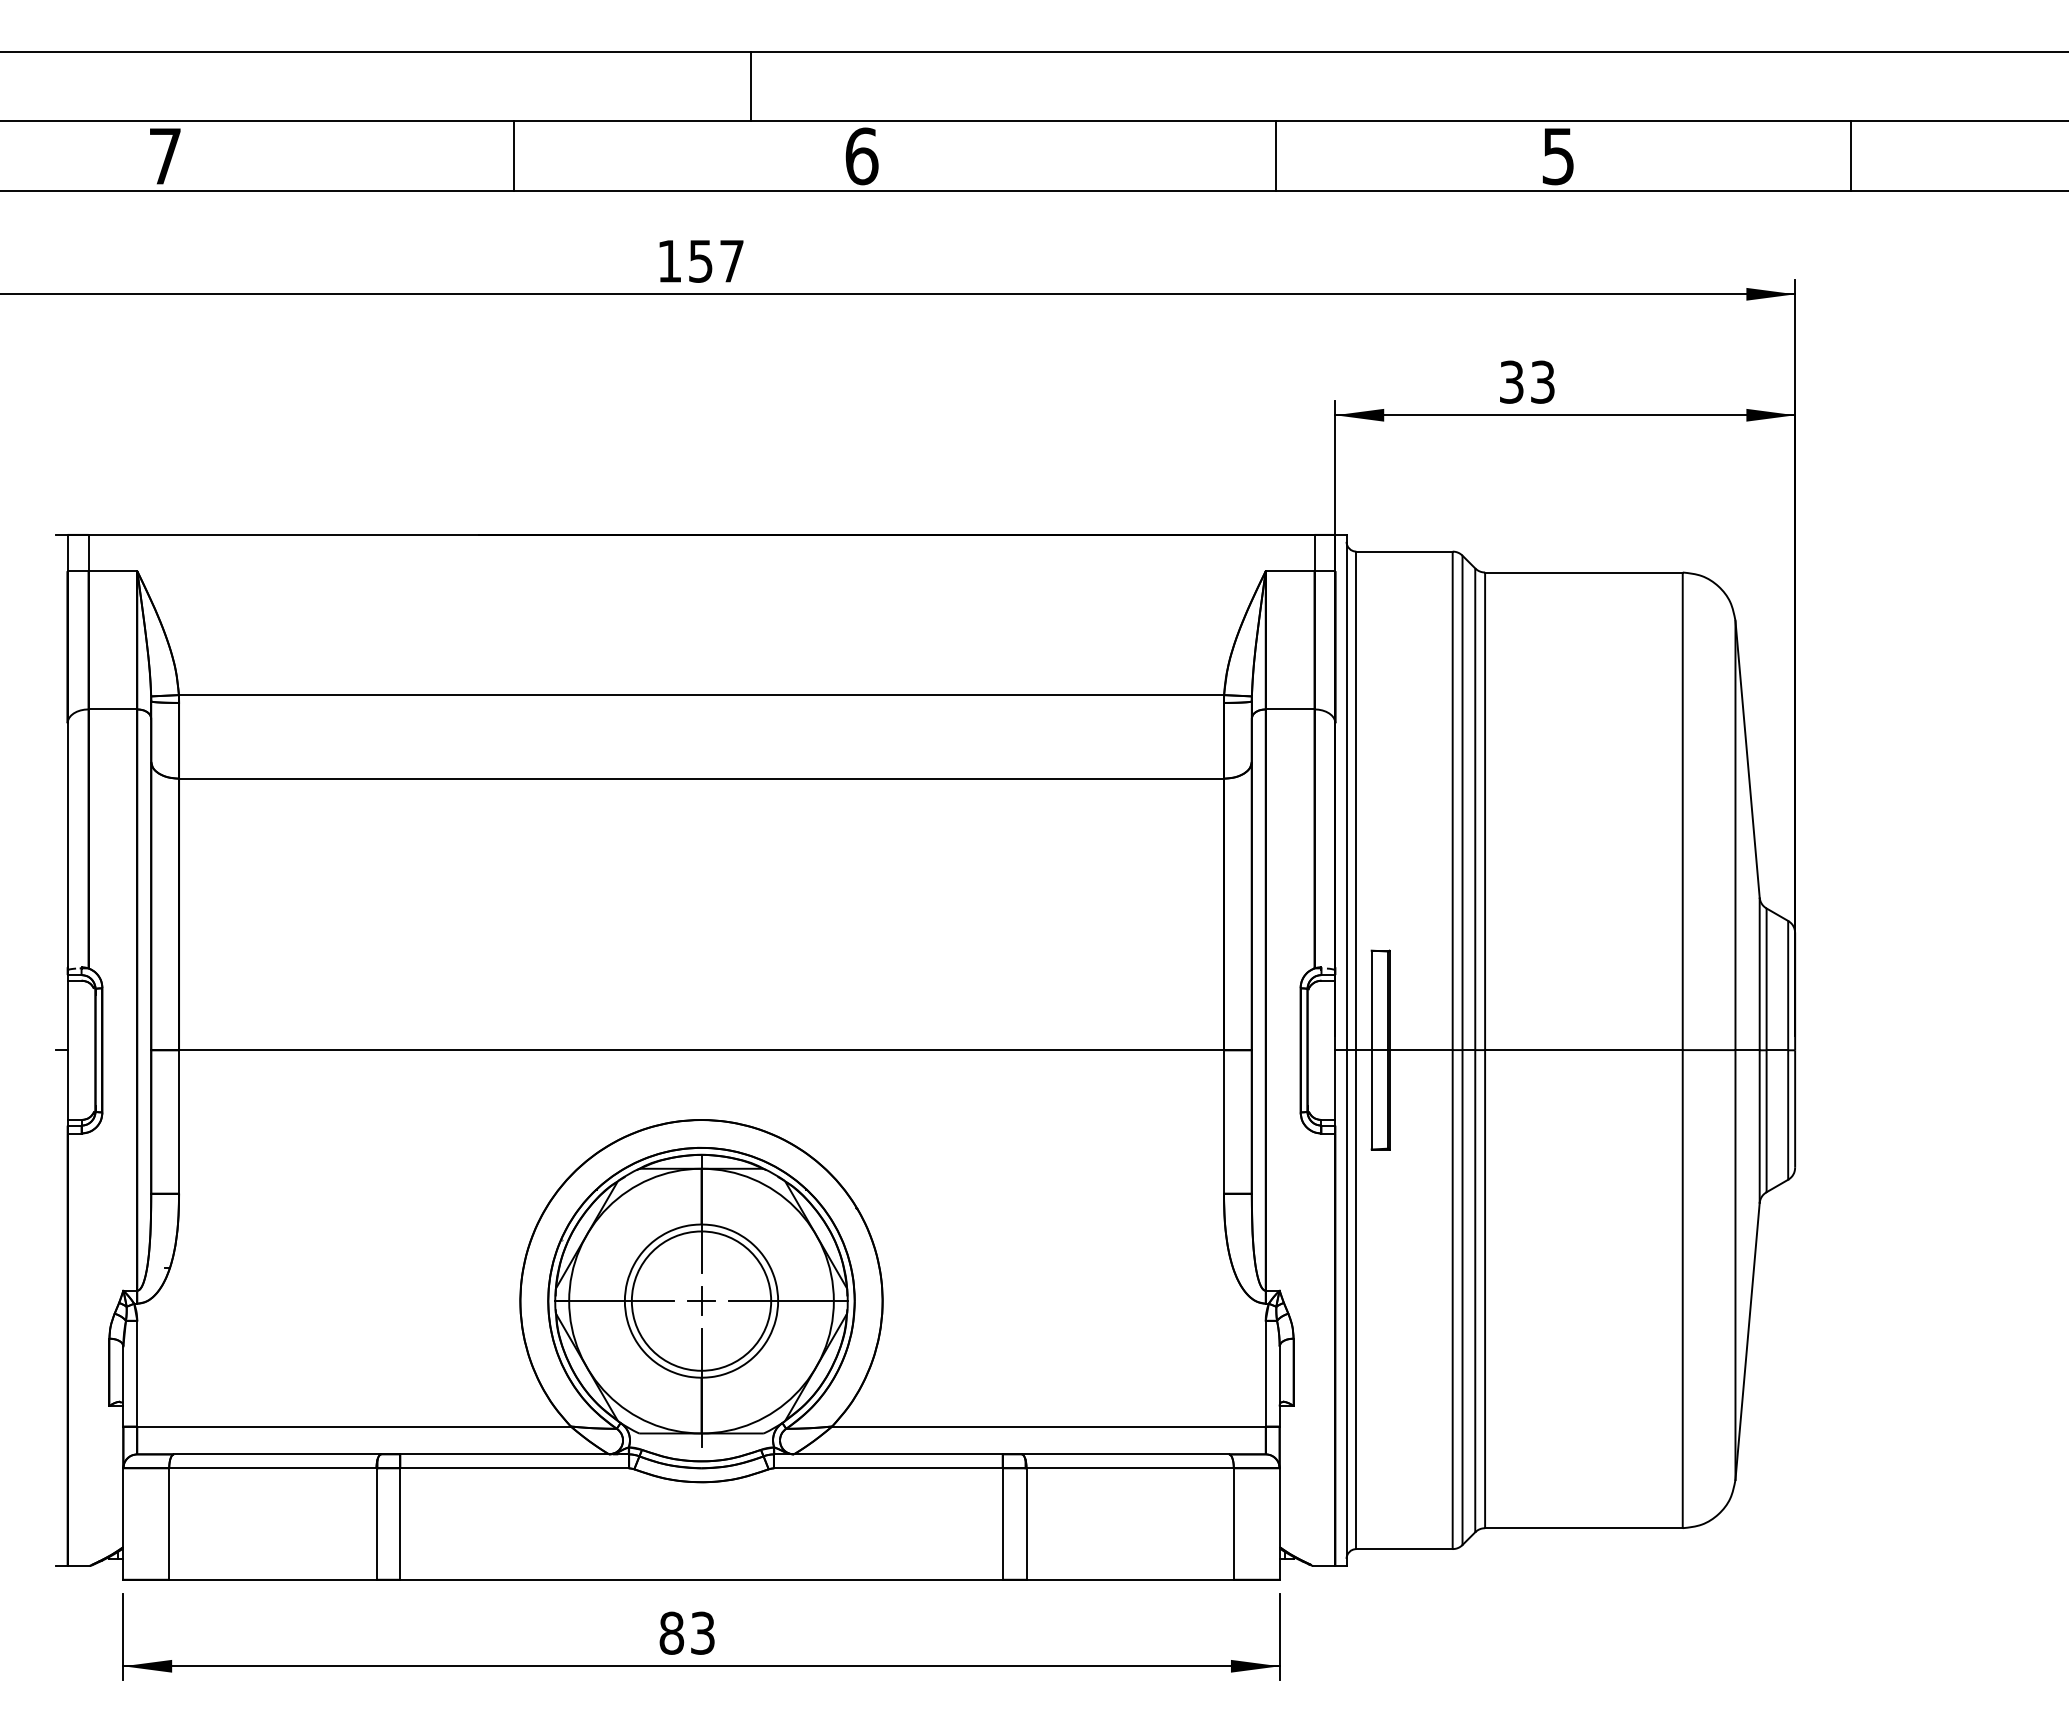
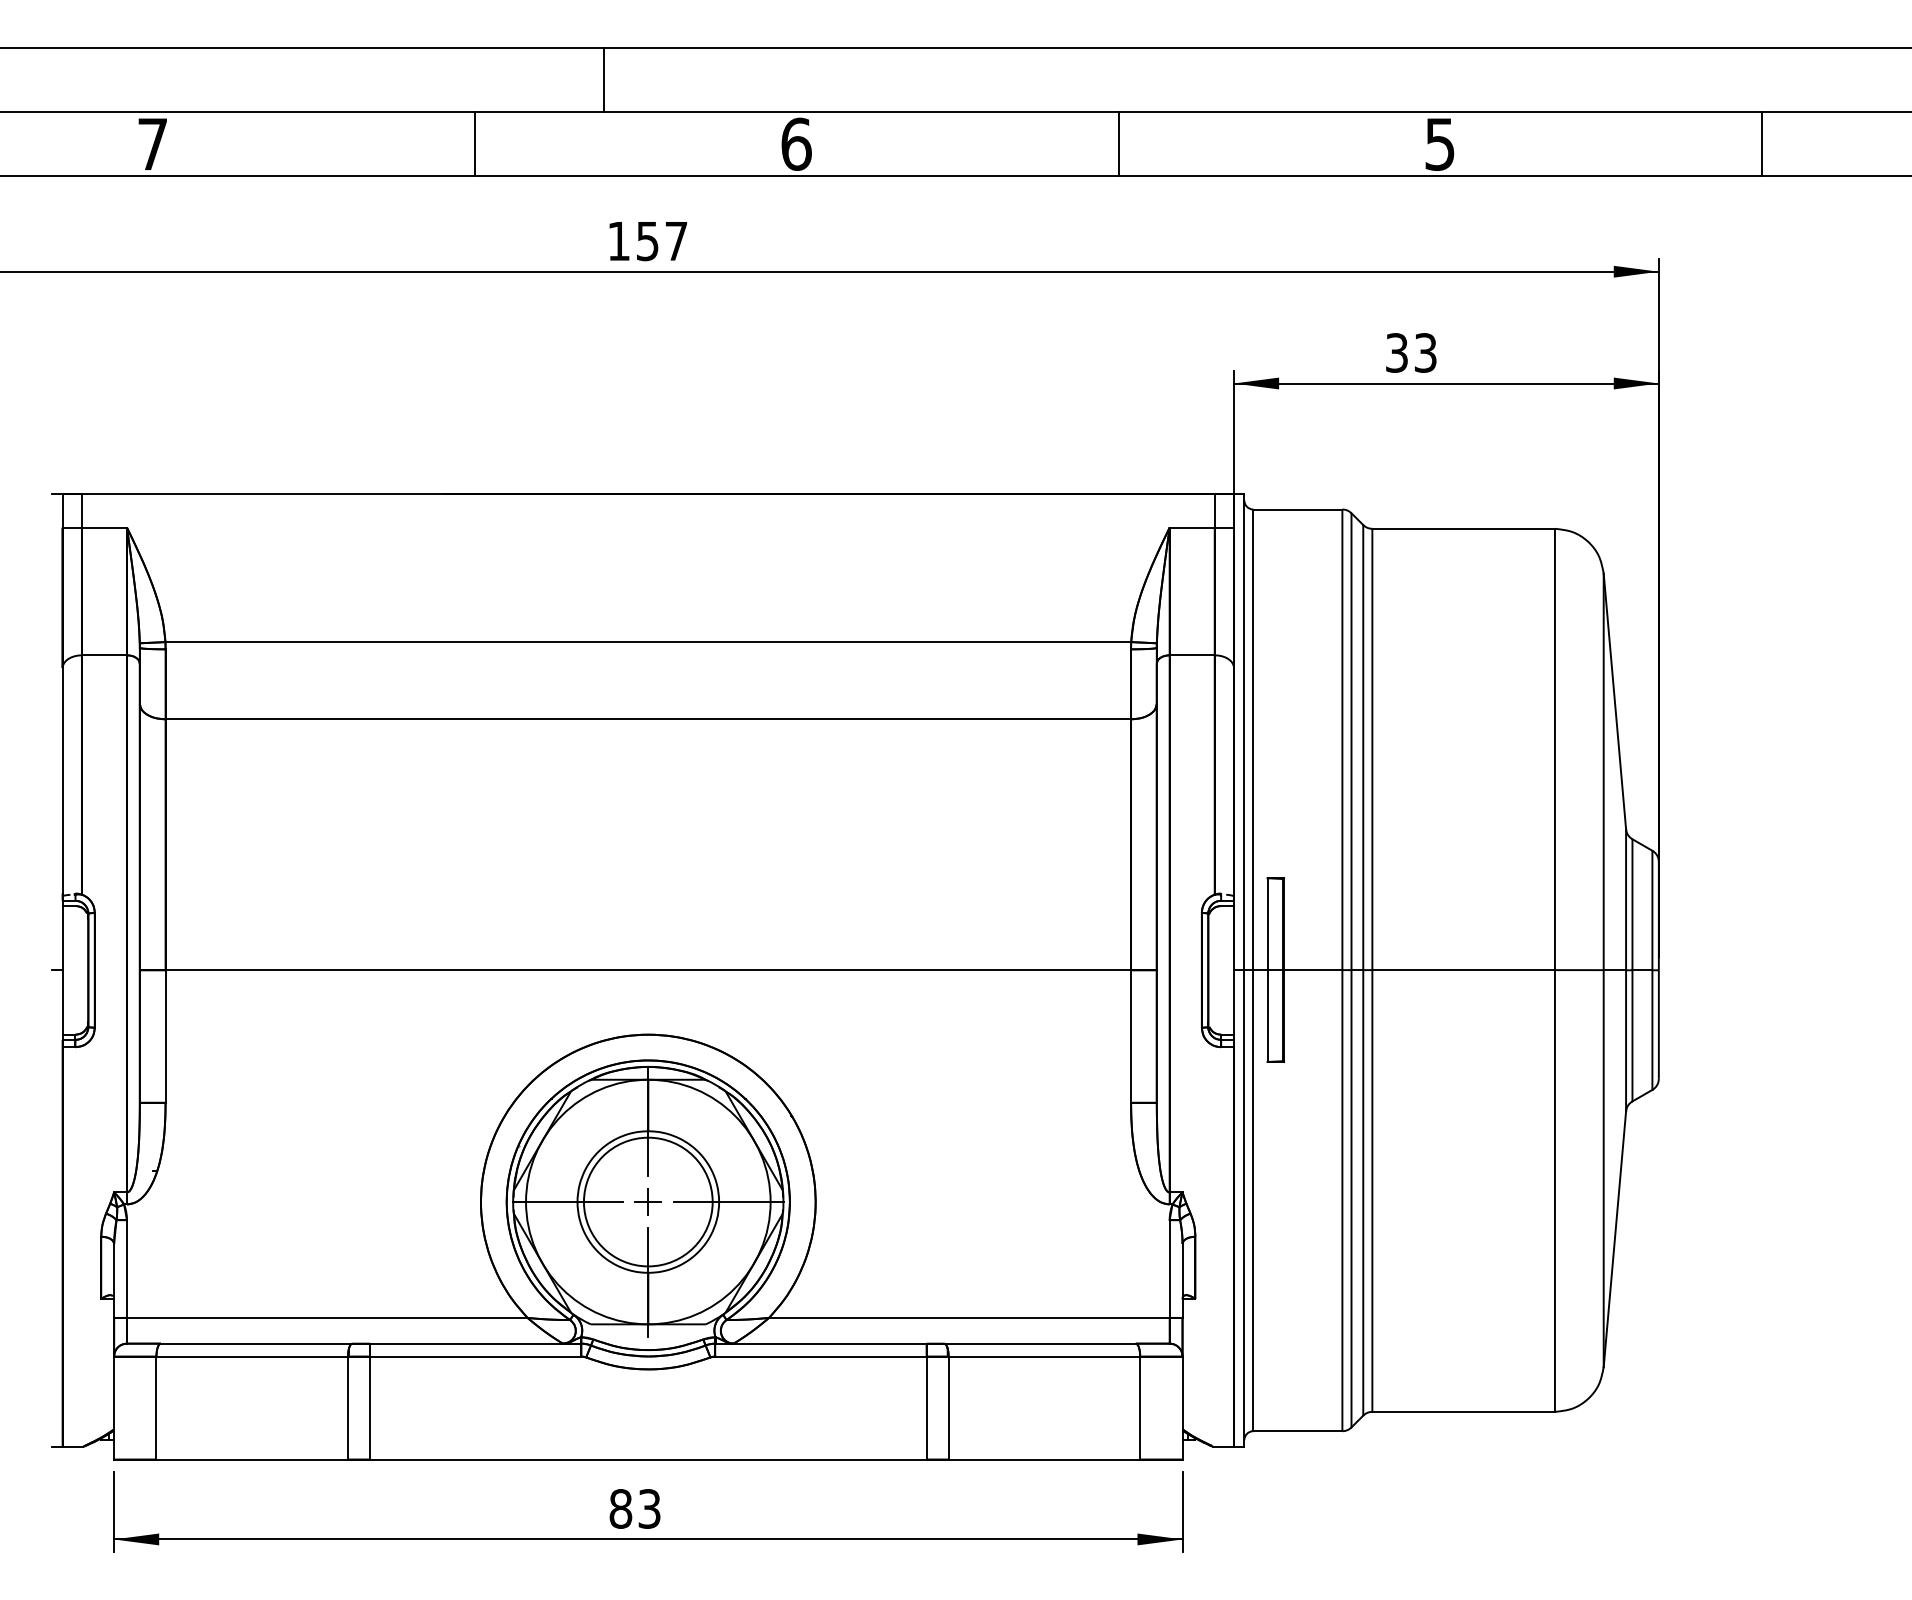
line: (751, 86) -> (603, 79), moved
line: (1276, 156) -> (1118, 144), moved
line: (1851, 156) -> (1762, 144), moved

